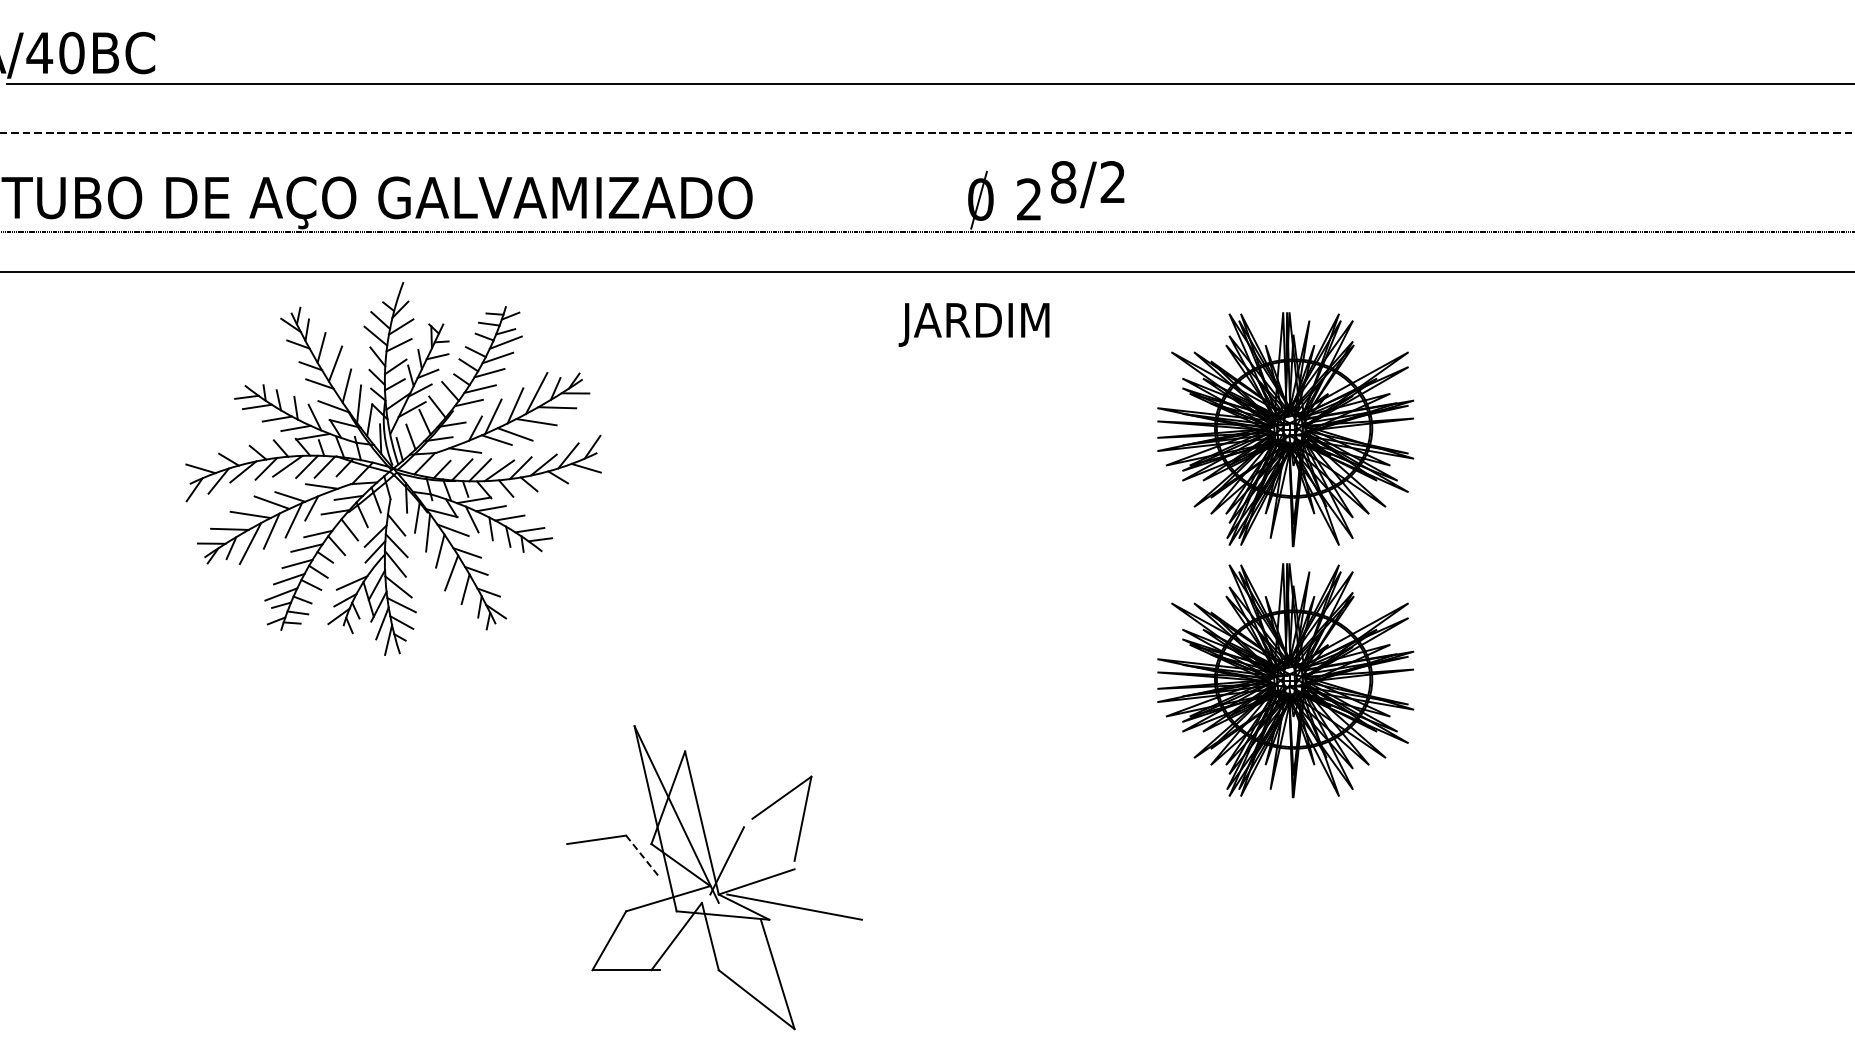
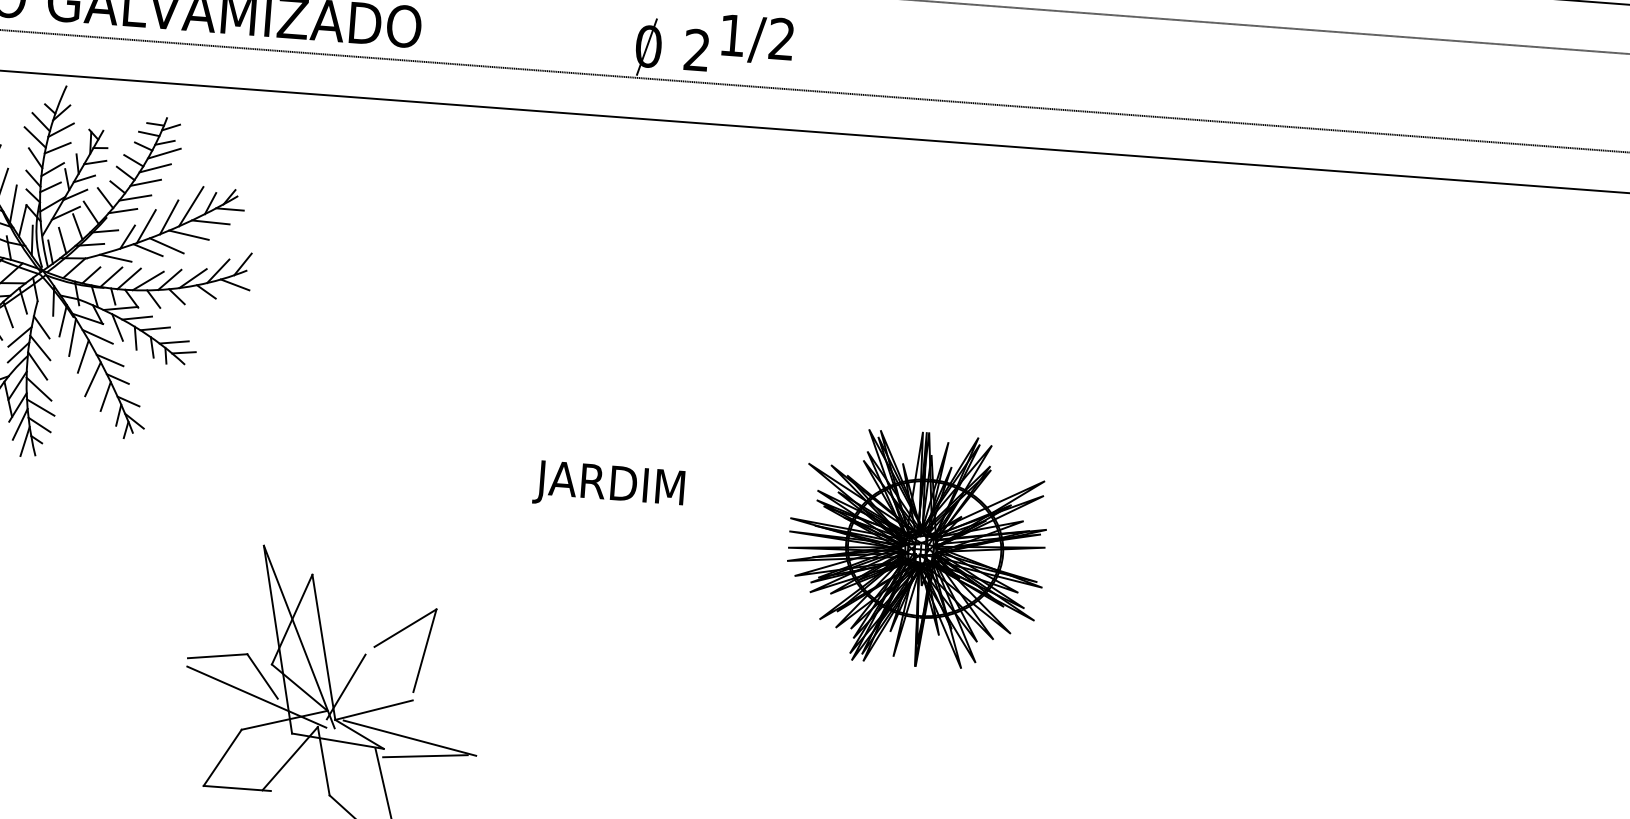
text: (1063, 182) -> (732, 35), 8/2 -> 1/2
text: (973, 324) -> (608, 486), moved
part: (1285, 429) -> (935, 298), removed
line: (643, 856) -> (263, 676), dashed -> solid
line: (638, 877) -> (256, 696), added
line: (811, 923) -> (425, 755), added

